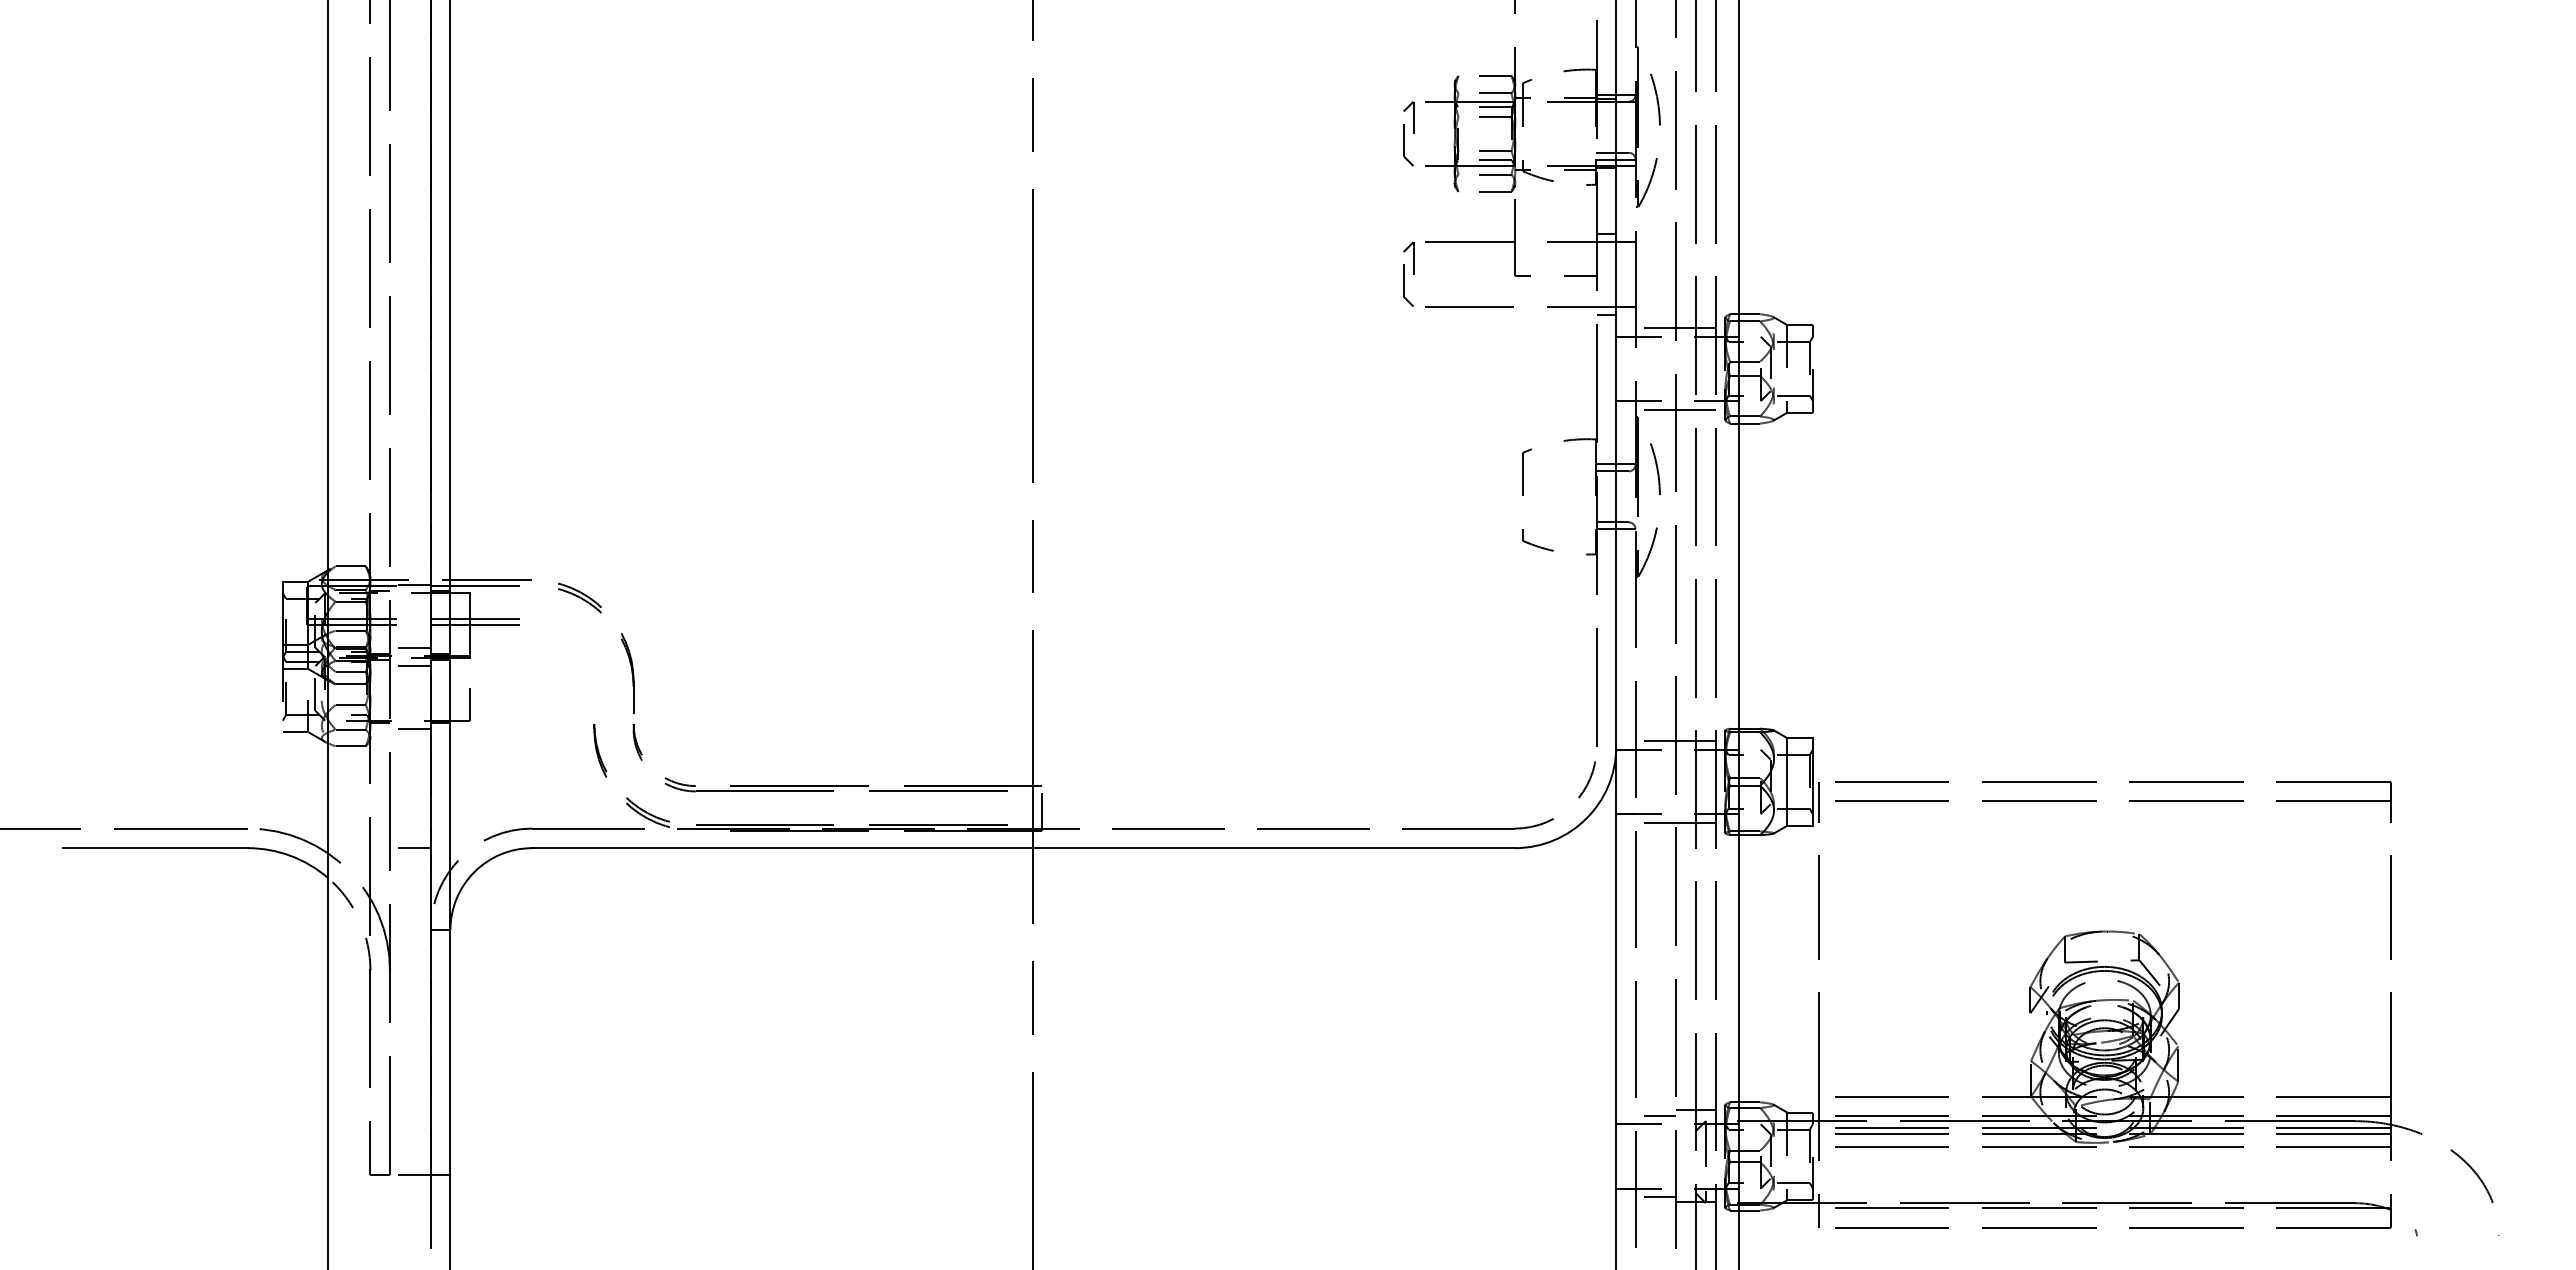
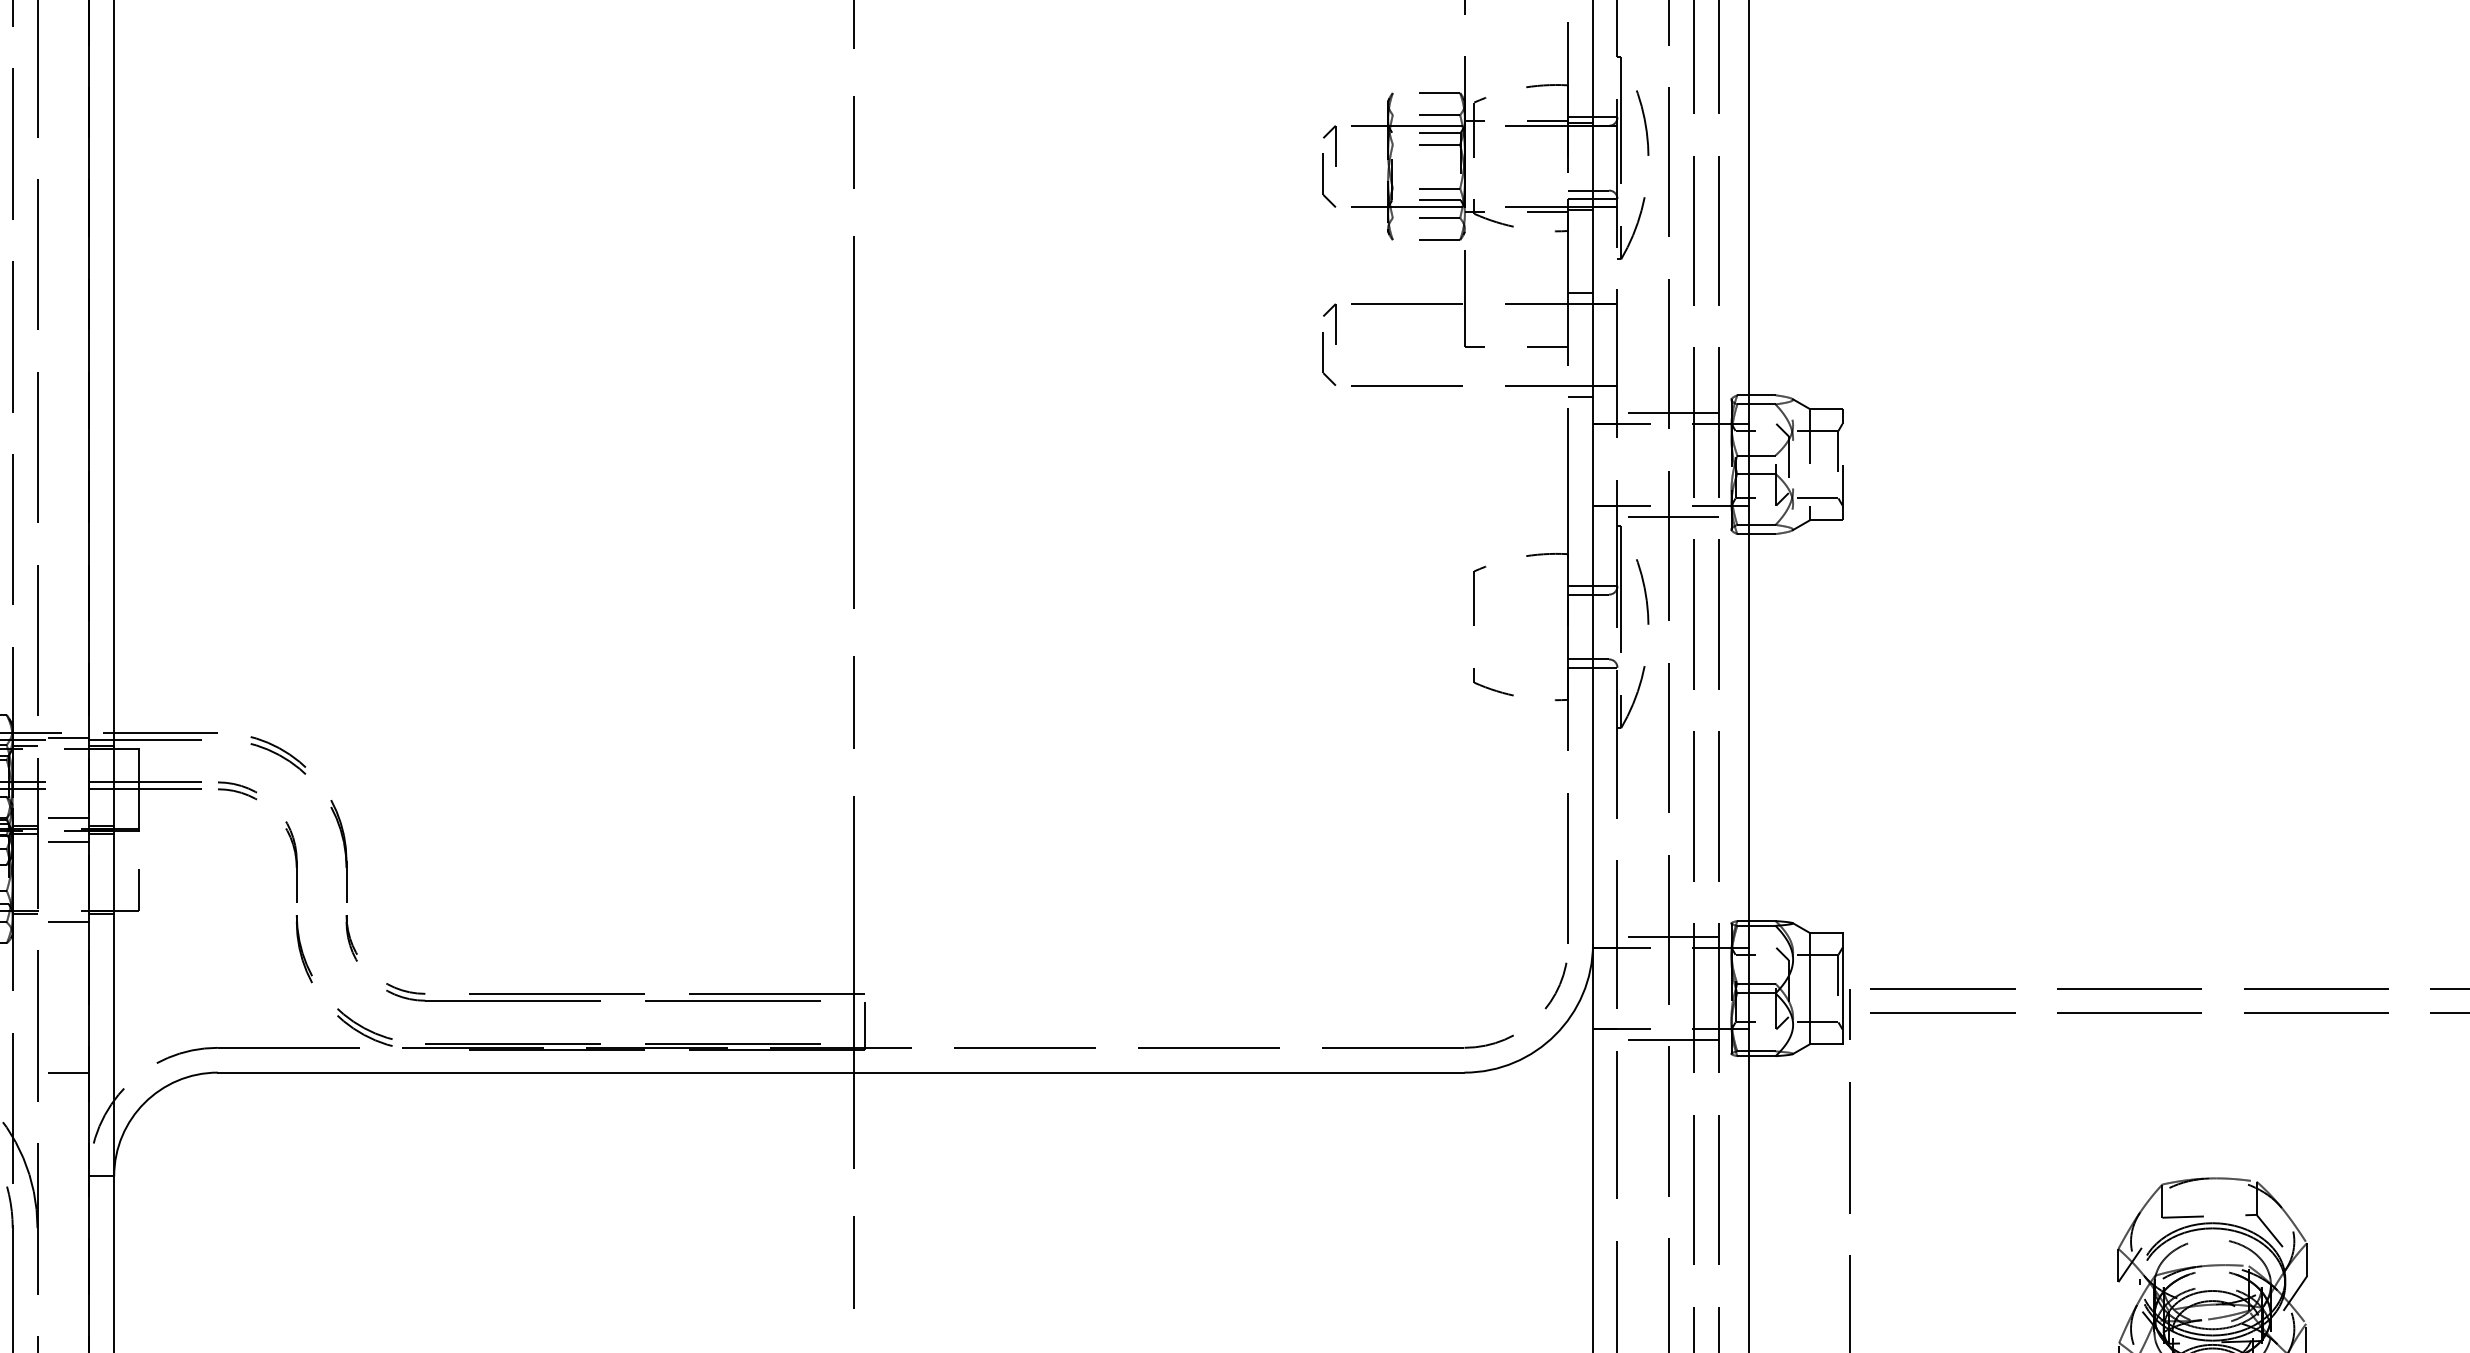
part: (585, 657) -> (285, 830), added

